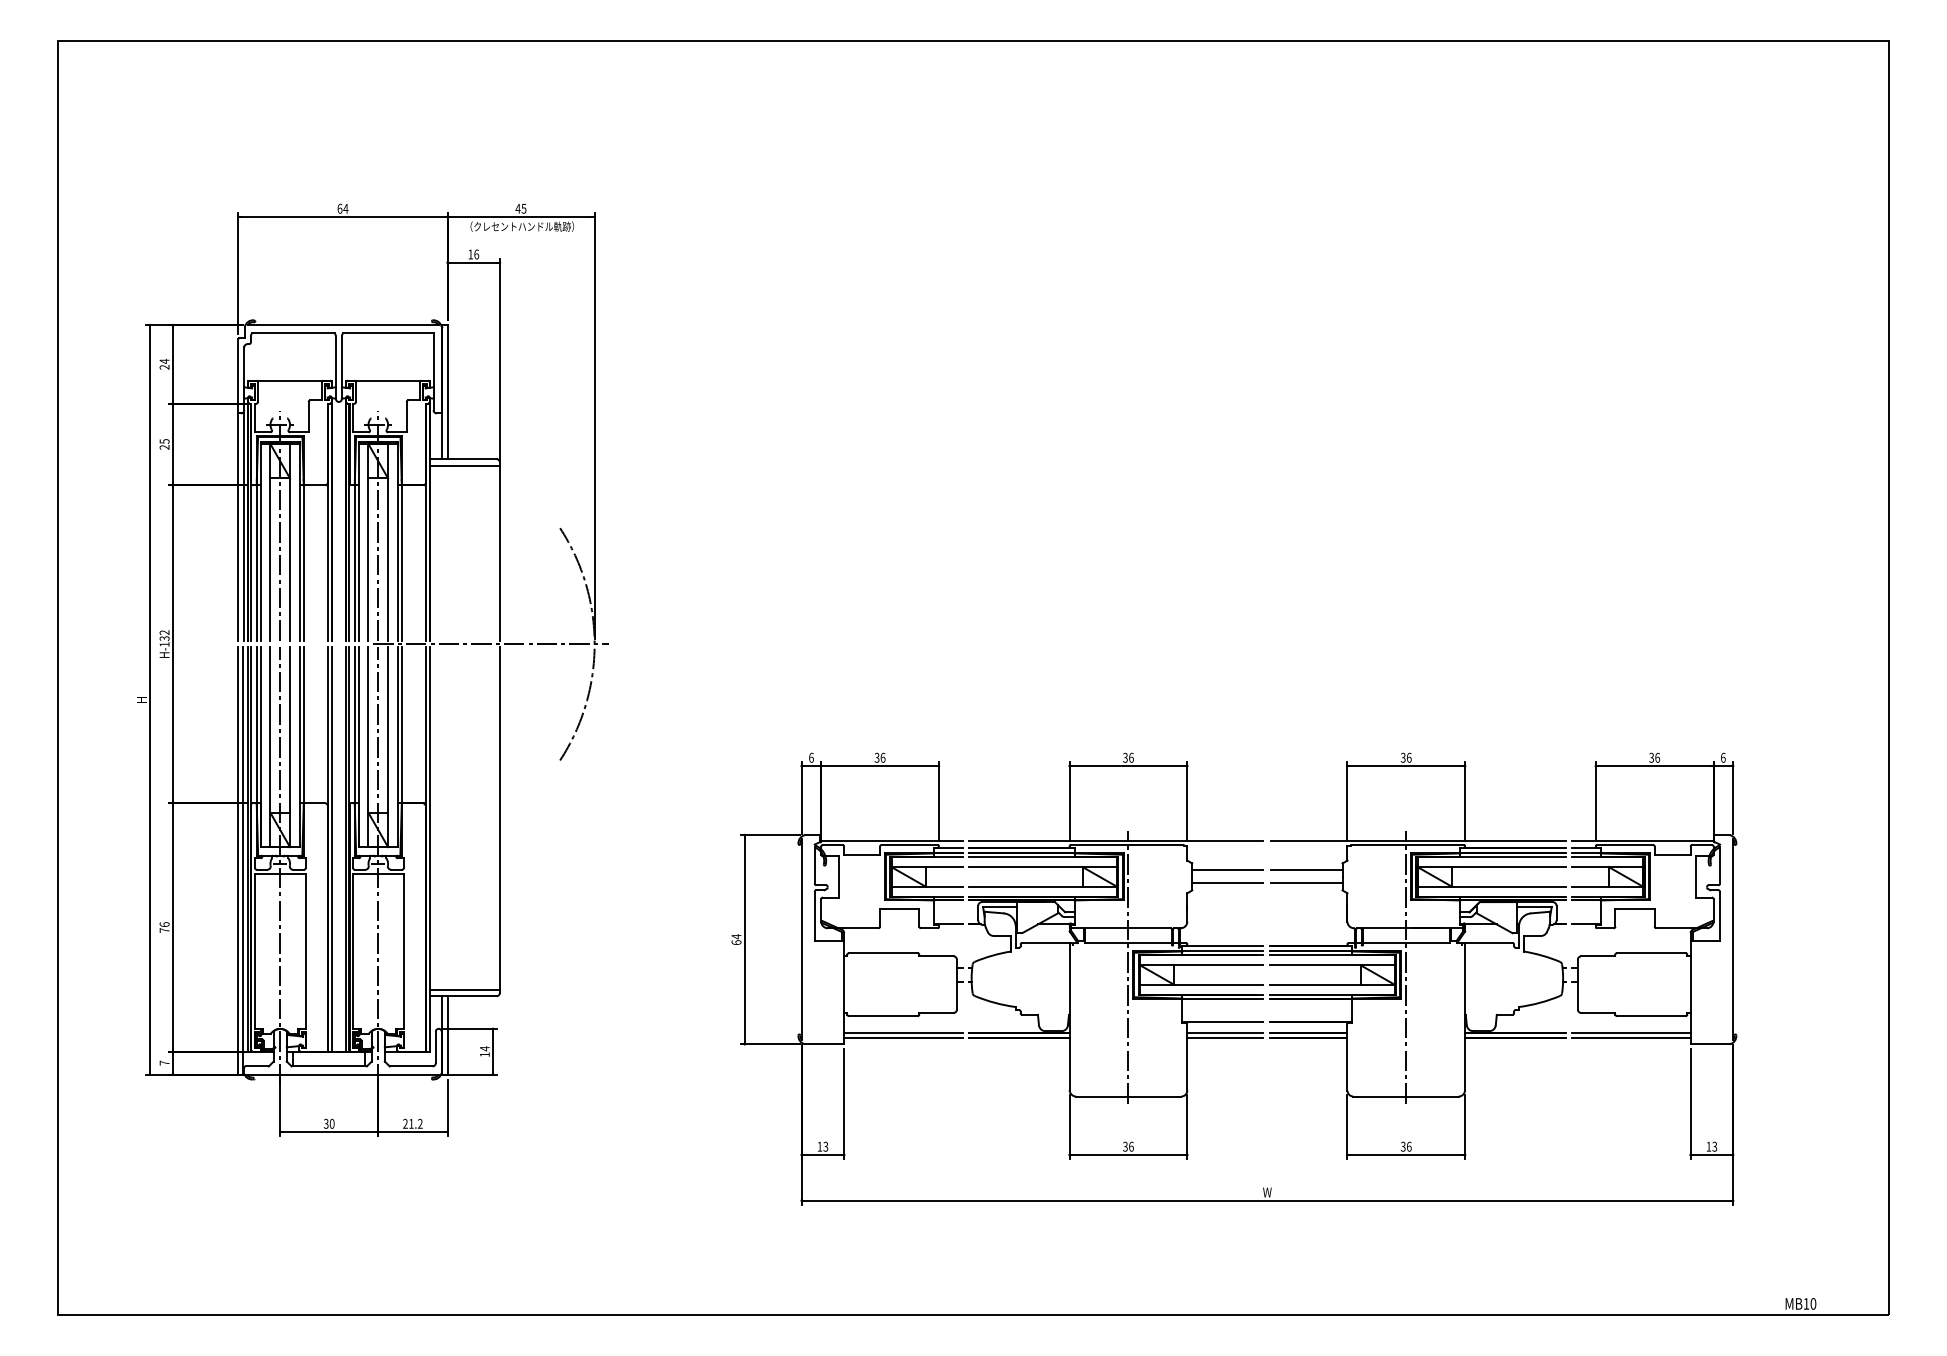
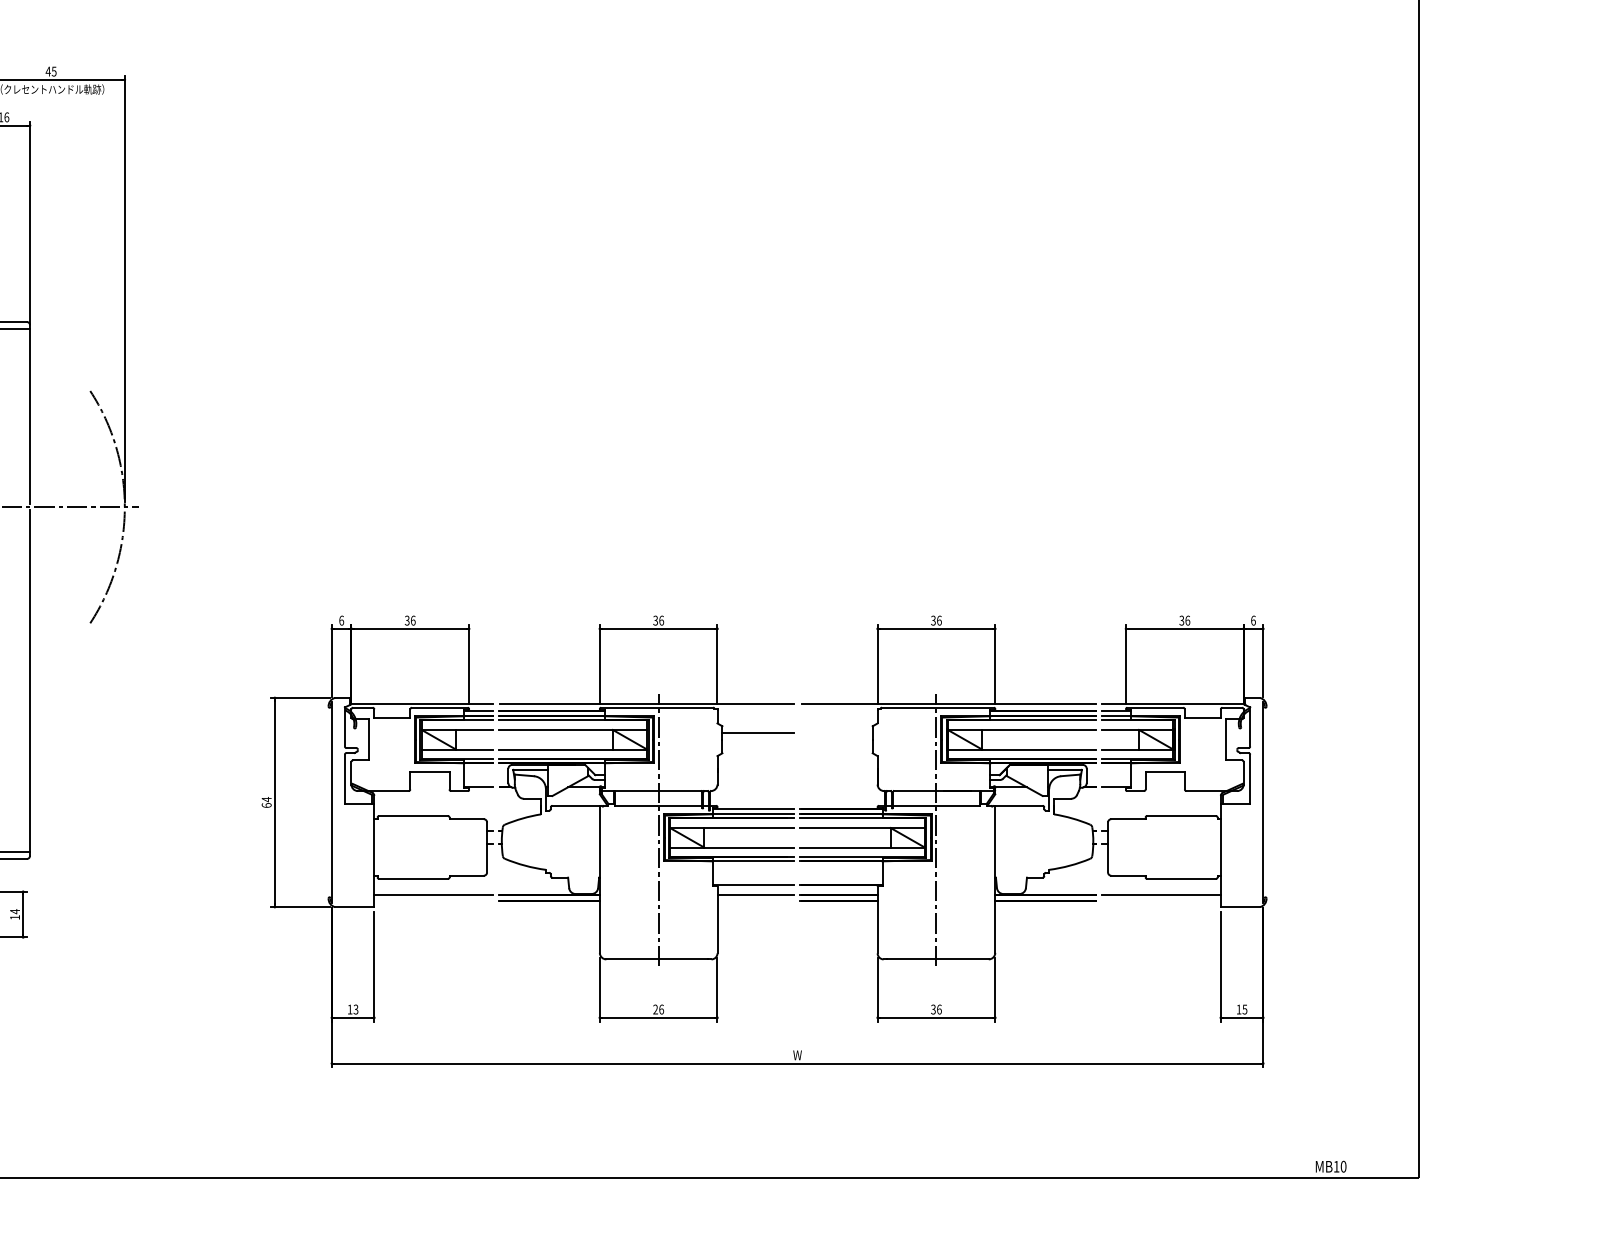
line: (1306, 870) -> (836, 733), removed
line: (1227, 883) -> (757, 746), removed
line: (1306, 883) -> (836, 746), removed
line: (903, 1038) -> (433, 901), removed
line: (1225, 1038) -> (755, 901), removed
line: (1631, 1038) -> (1161, 901), removed
text: (1714, 1145) -> (1244, 1008), 13 -> 15
text: (1125, 1147) -> (655, 1010), 36 -> 26

